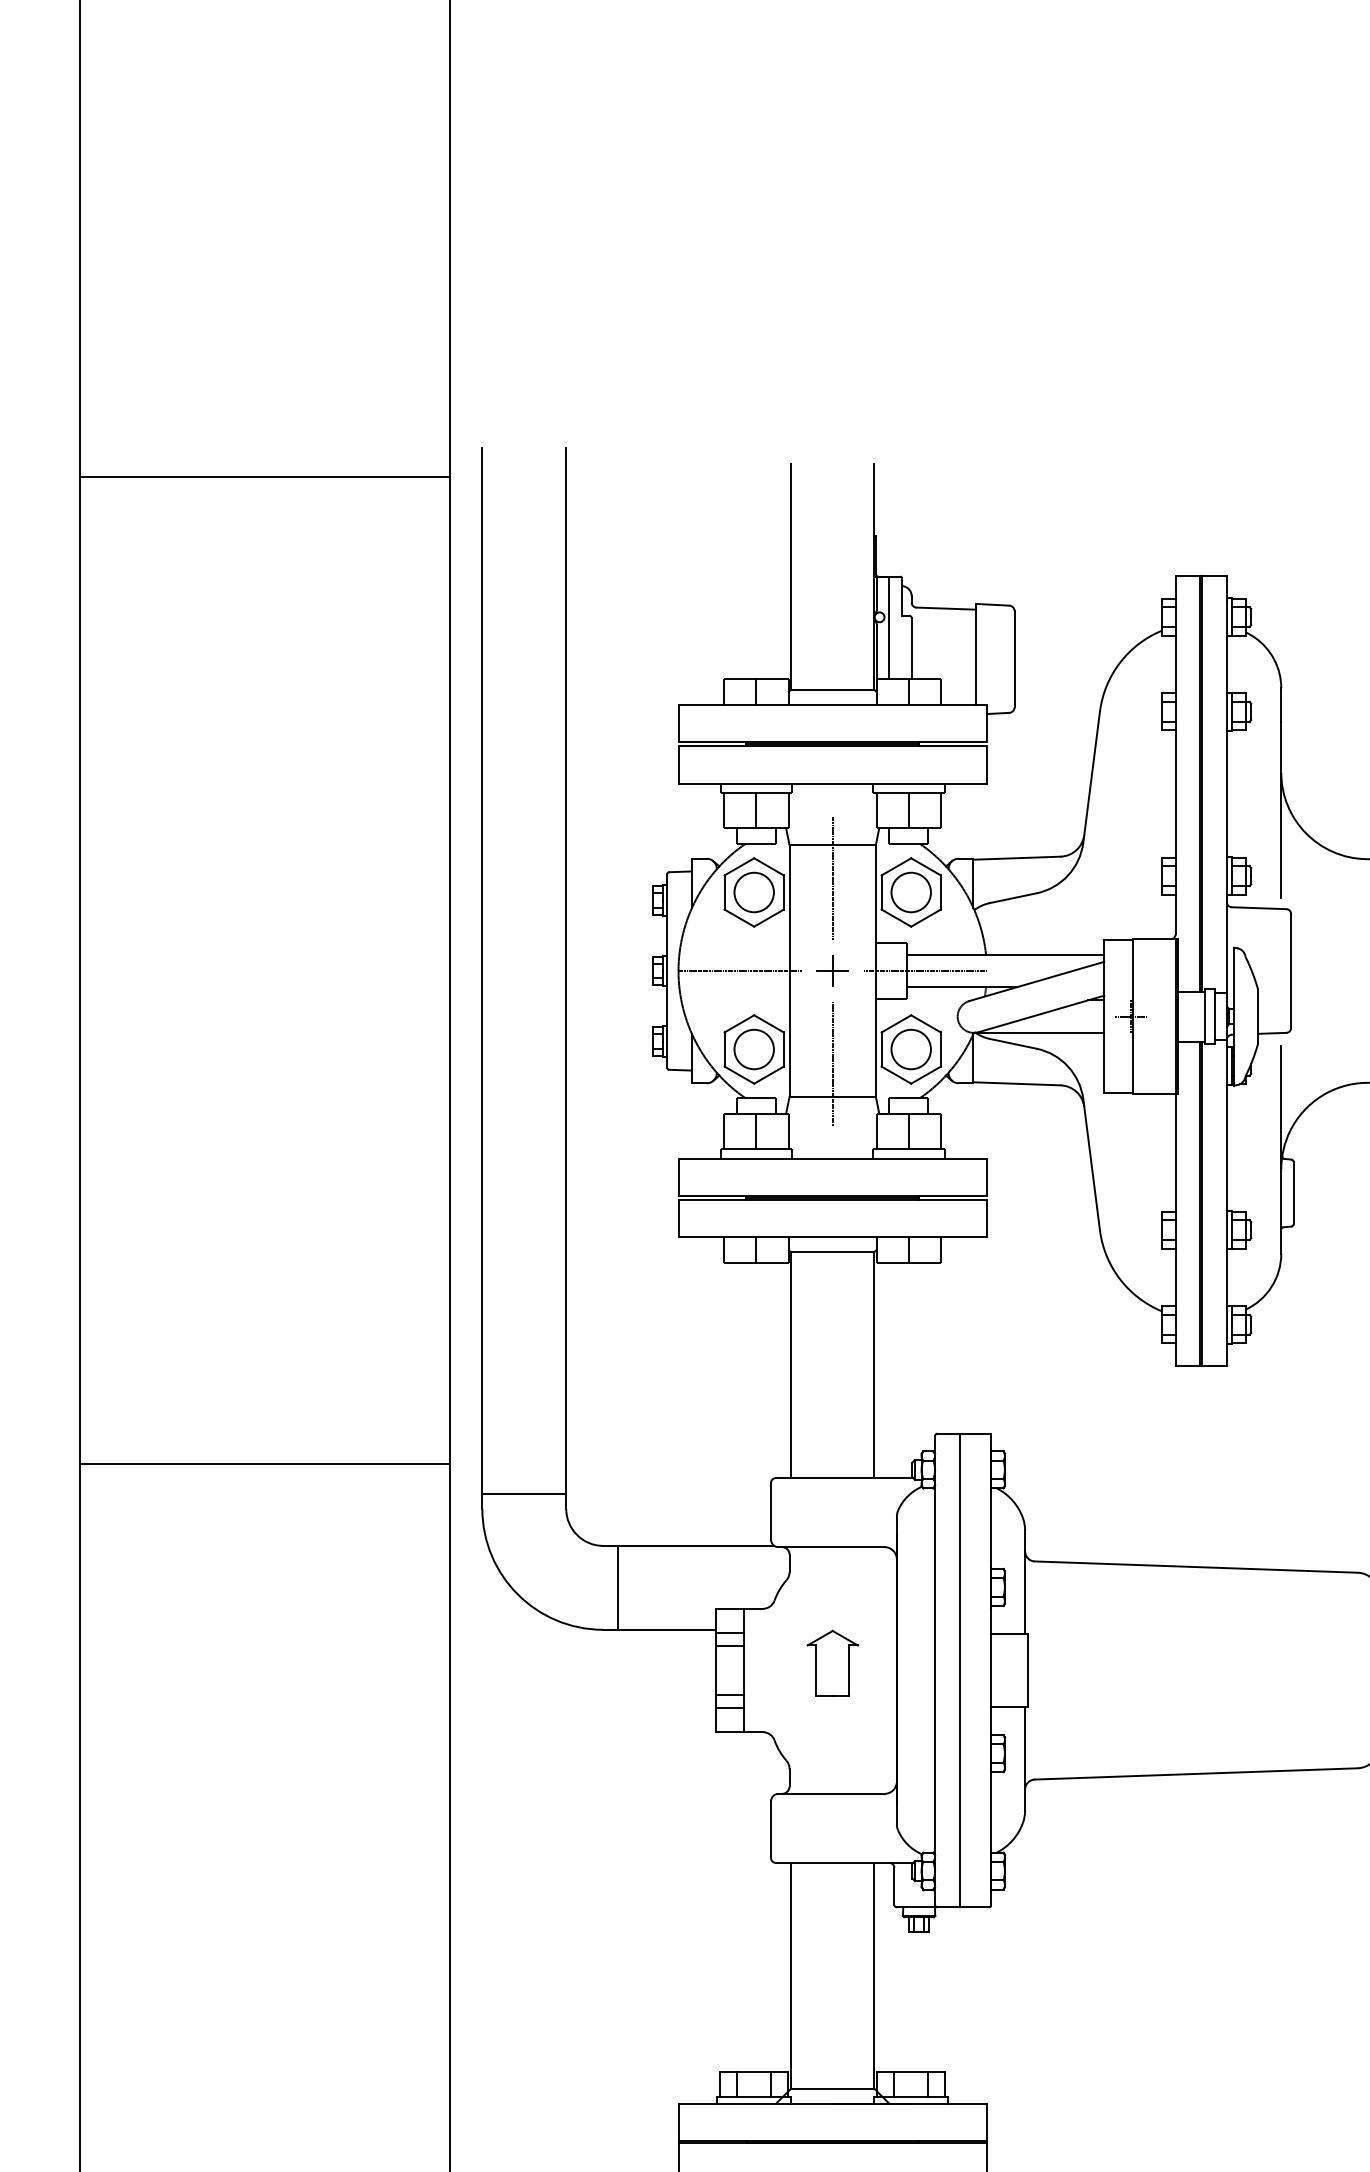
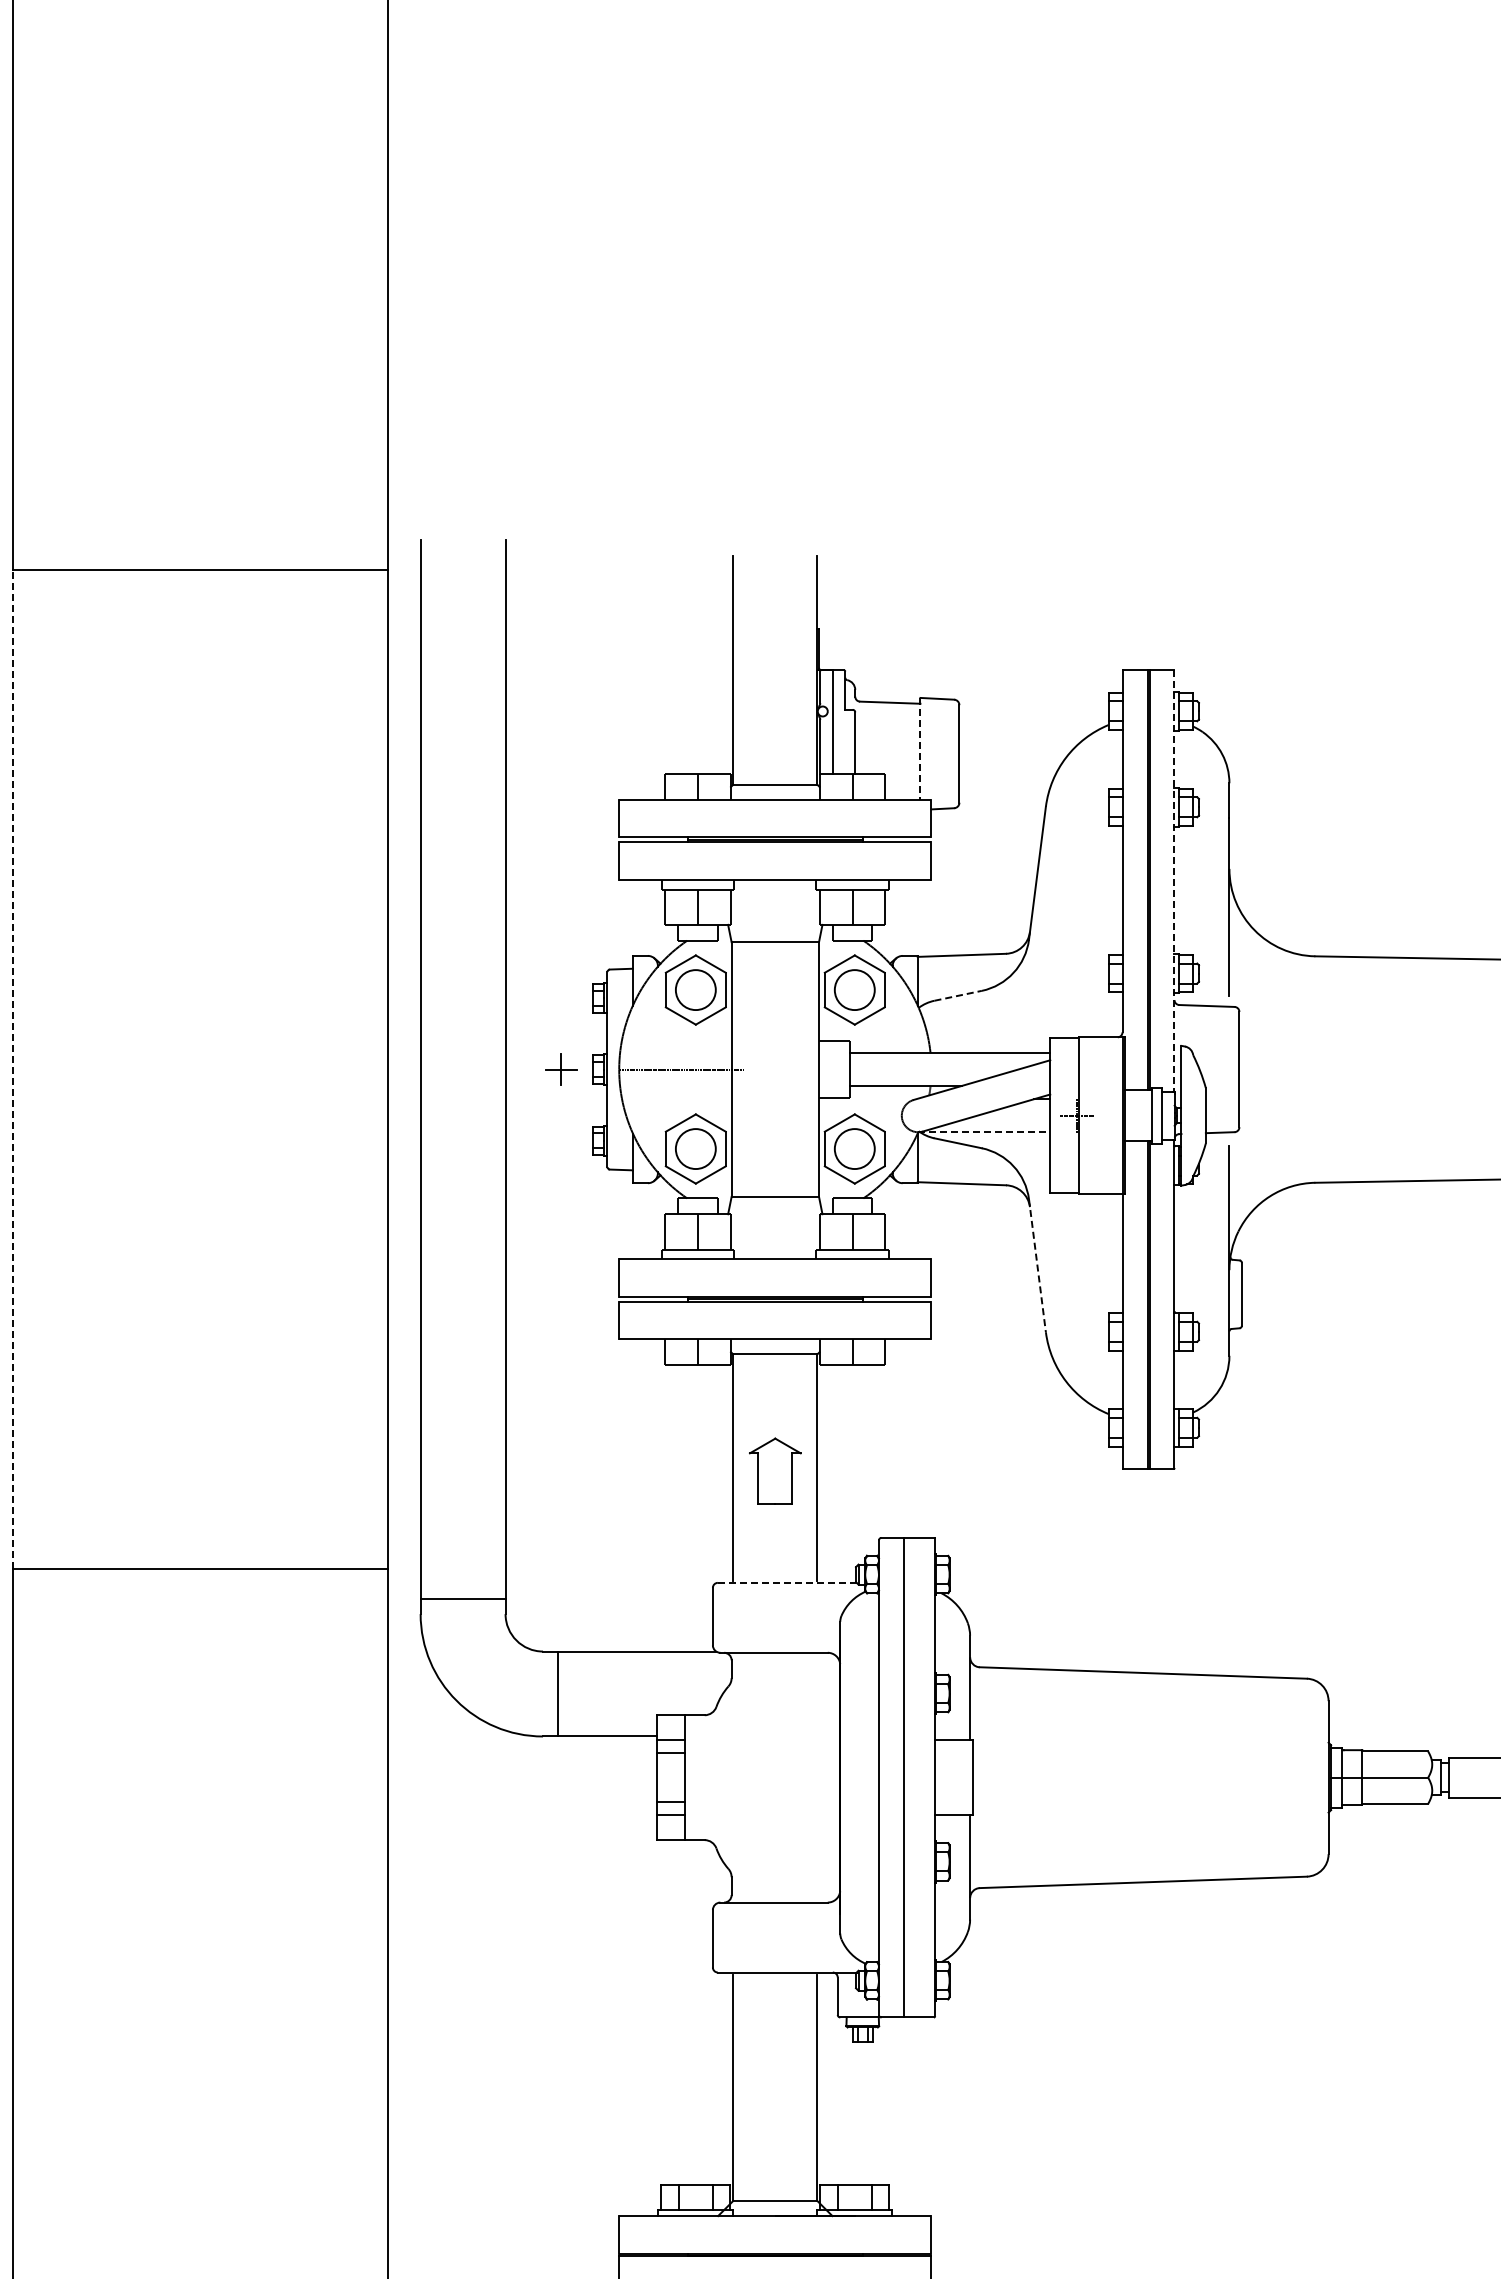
line: (976, 653) -> (920, 748), solid -> dashed
line: (1227, 784) -> (1174, 880), solid -> dashed
line: (832, 878) -> (775, 975), removed
line: (1013, 897) -> (958, 995), solid -> dashed
line: (80, 970) -> (13, 1069), solid -> dashed
part: (832, 970) -> (561, 1069), moved
line: (924, 970) -> (868, 1069), removed
line: (1039, 1033) -> (984, 1132), solid -> dashed
line: (832, 1062) -> (775, 1162), removed
line: (1091, 1165) -> (1037, 1266), solid -> dashed
line: (845, 1477) -> (788, 1582), solid -> dashed
part: (832, 1662) -> (775, 1470), moved

